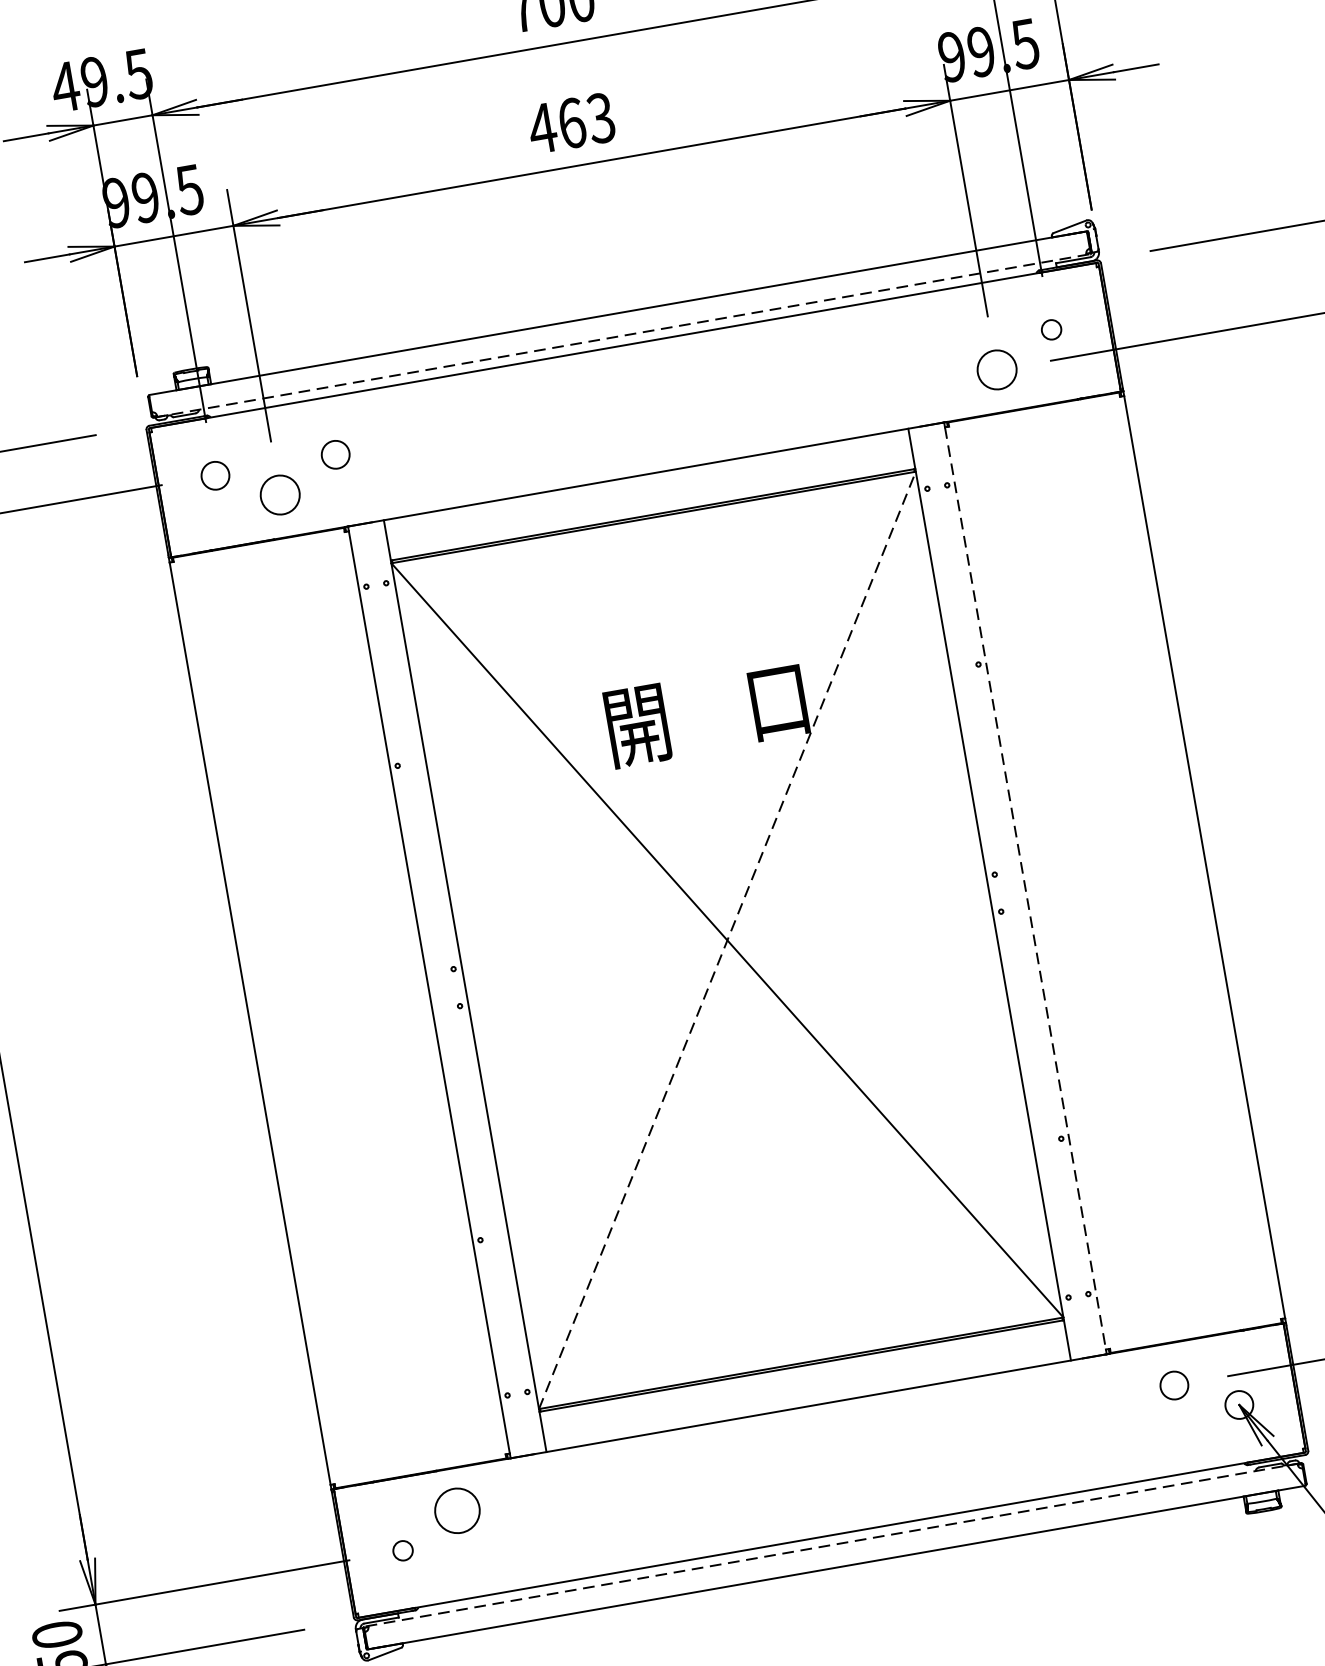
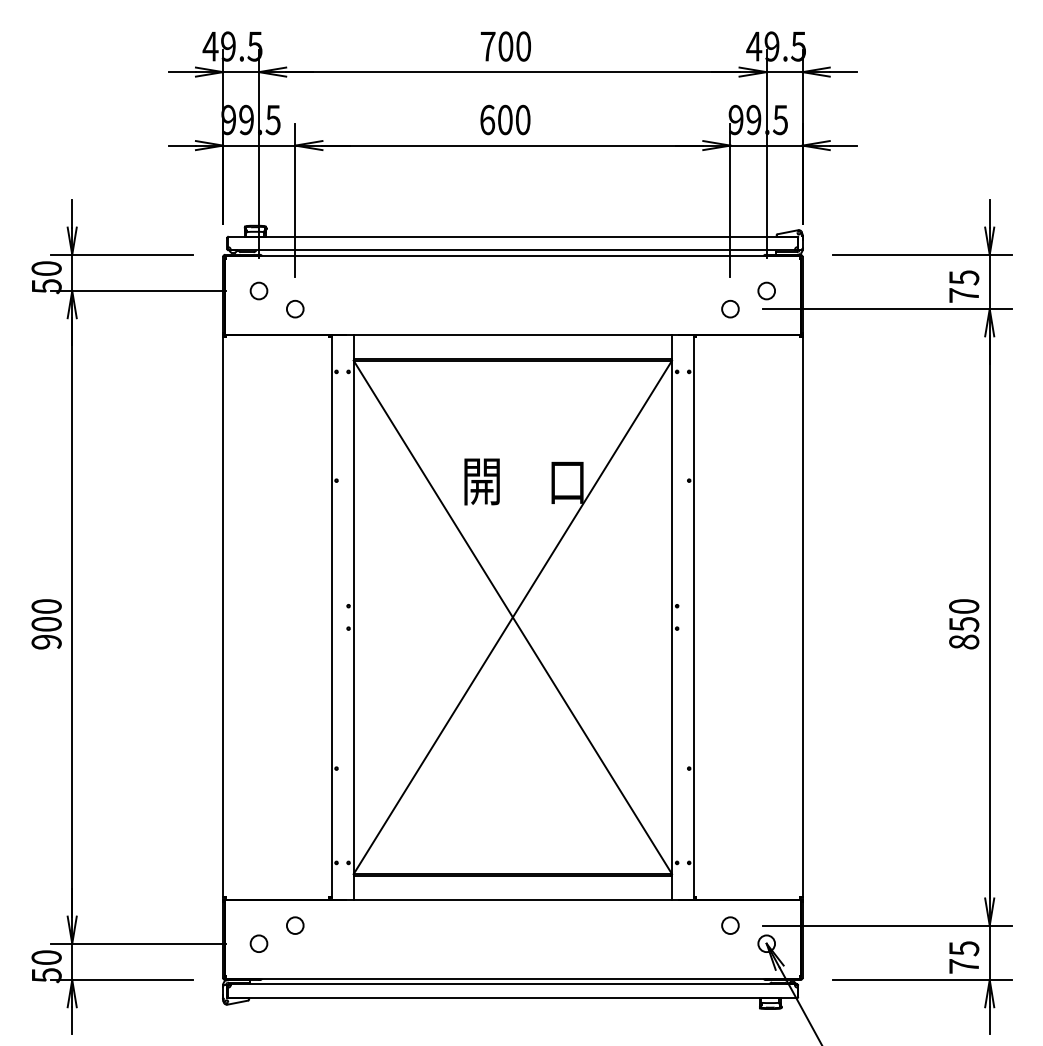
text: (570, 122) -> (504, 119), 463 -> 600
circle: (1051, 329) -> (766, 290), size x1.43
line: (622, 335) -> (513, 250), dashed -> solid
circle: (997, 370) -> (730, 309), size x0.71
circle: (334, 454) -> (331, 290), removed
circle: (280, 495) -> (295, 309), size x0.71
line: (1024, 888) -> (693, 617), dashed -> solid
line: (728, 938) -> (513, 616), dashed -> solid
circle: (457, 1510) -> (295, 925), size x0.62
line: (832, 1545) -> (512, 984), dashed -> solid
circle: (402, 1550) -> (258, 943), size x1.43

